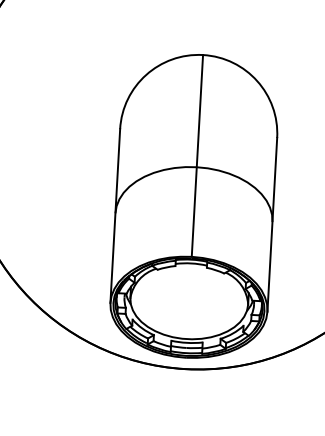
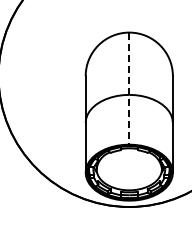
line: (197, 157) -> (129, 89), solid -> dashed

